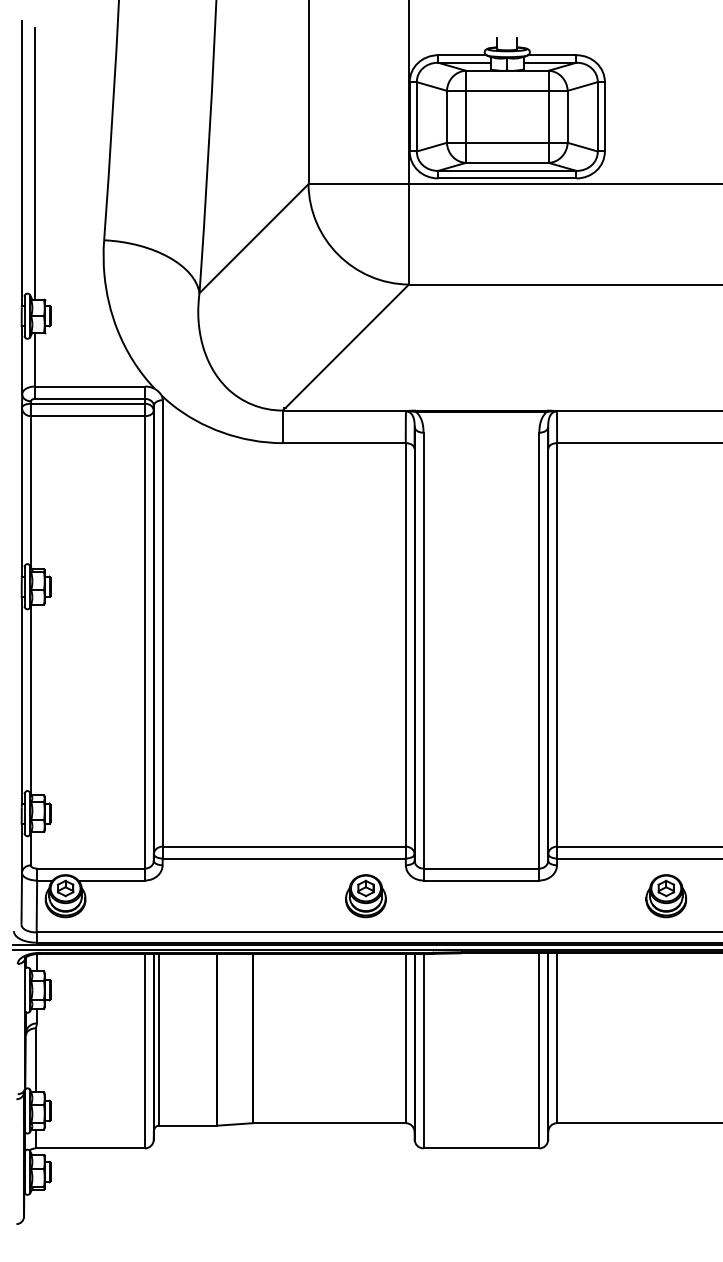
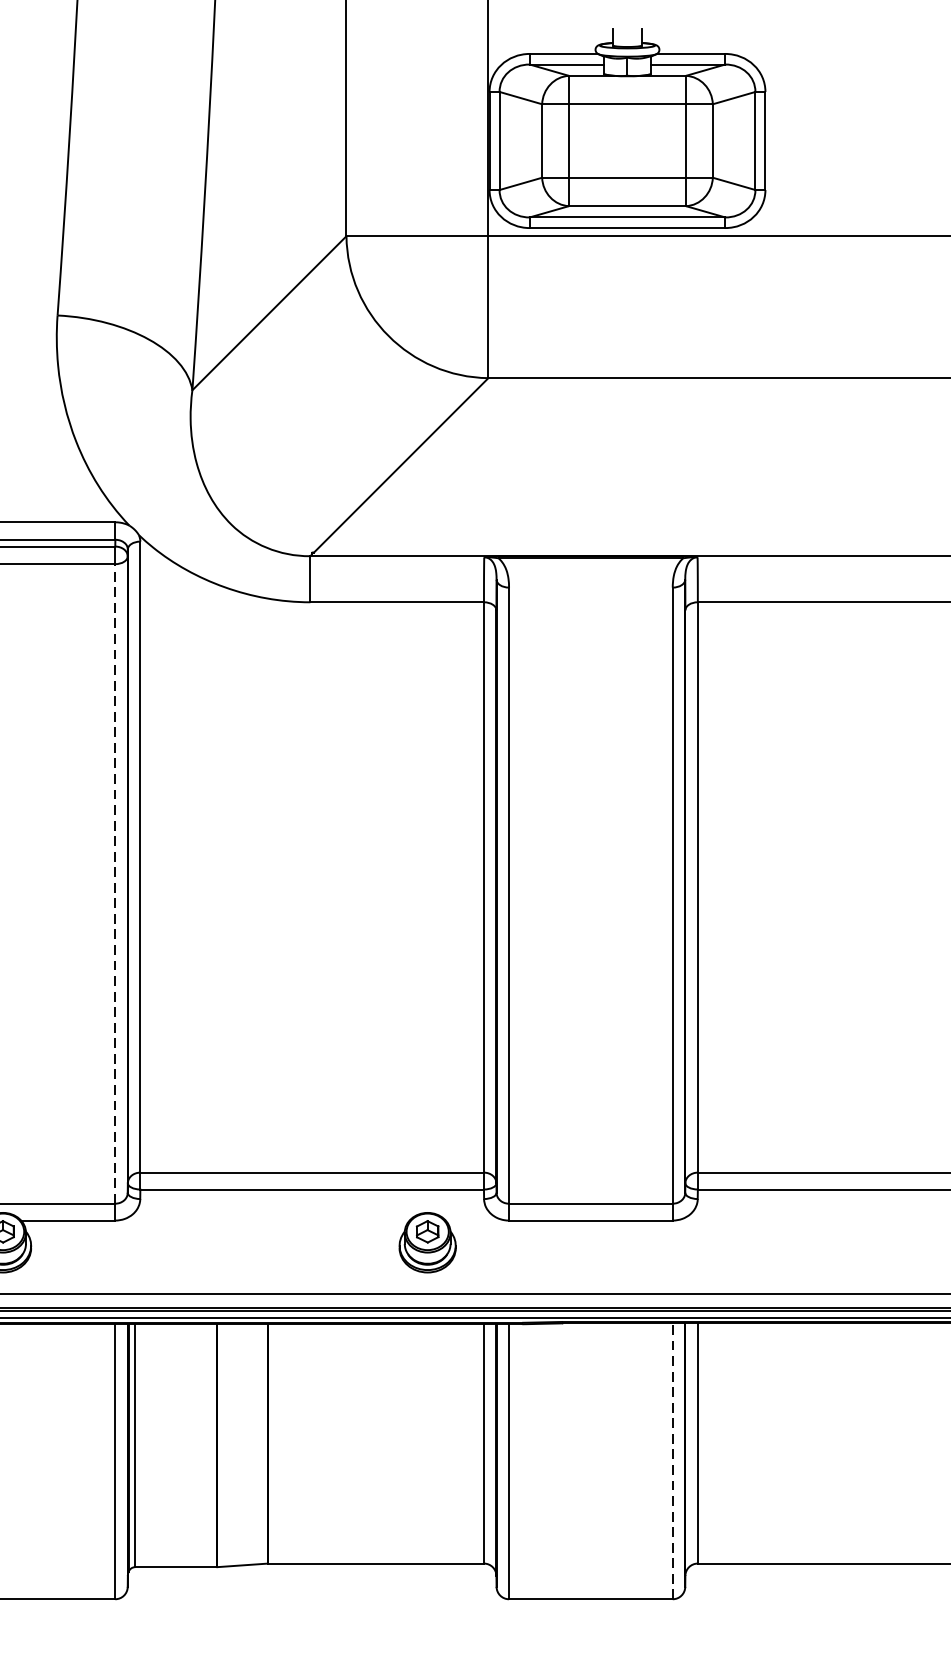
line: (144, 641) -> (114, 882), solid -> dashed
part: (666, 896) -> (852, 1243), removed
line: (539, 1050) -> (672, 1460), solid -> dashed

